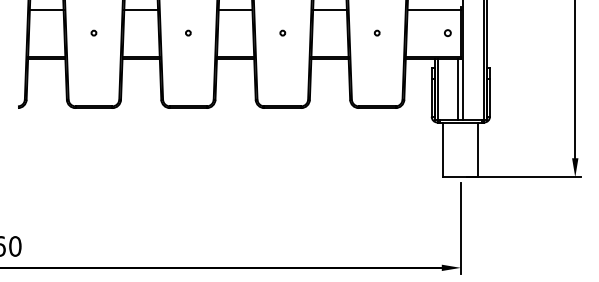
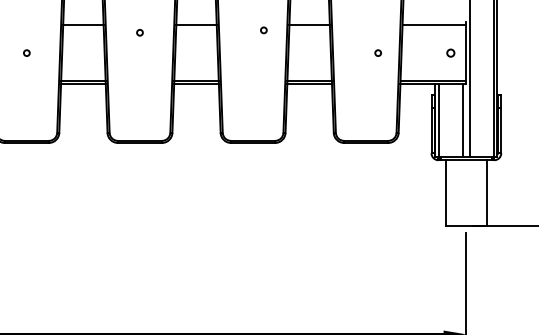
circle: (188, 32) -> (140, 32), moved
circle: (282, 32) -> (263, 29), moved
circle: (376, 32) -> (377, 52), moved

